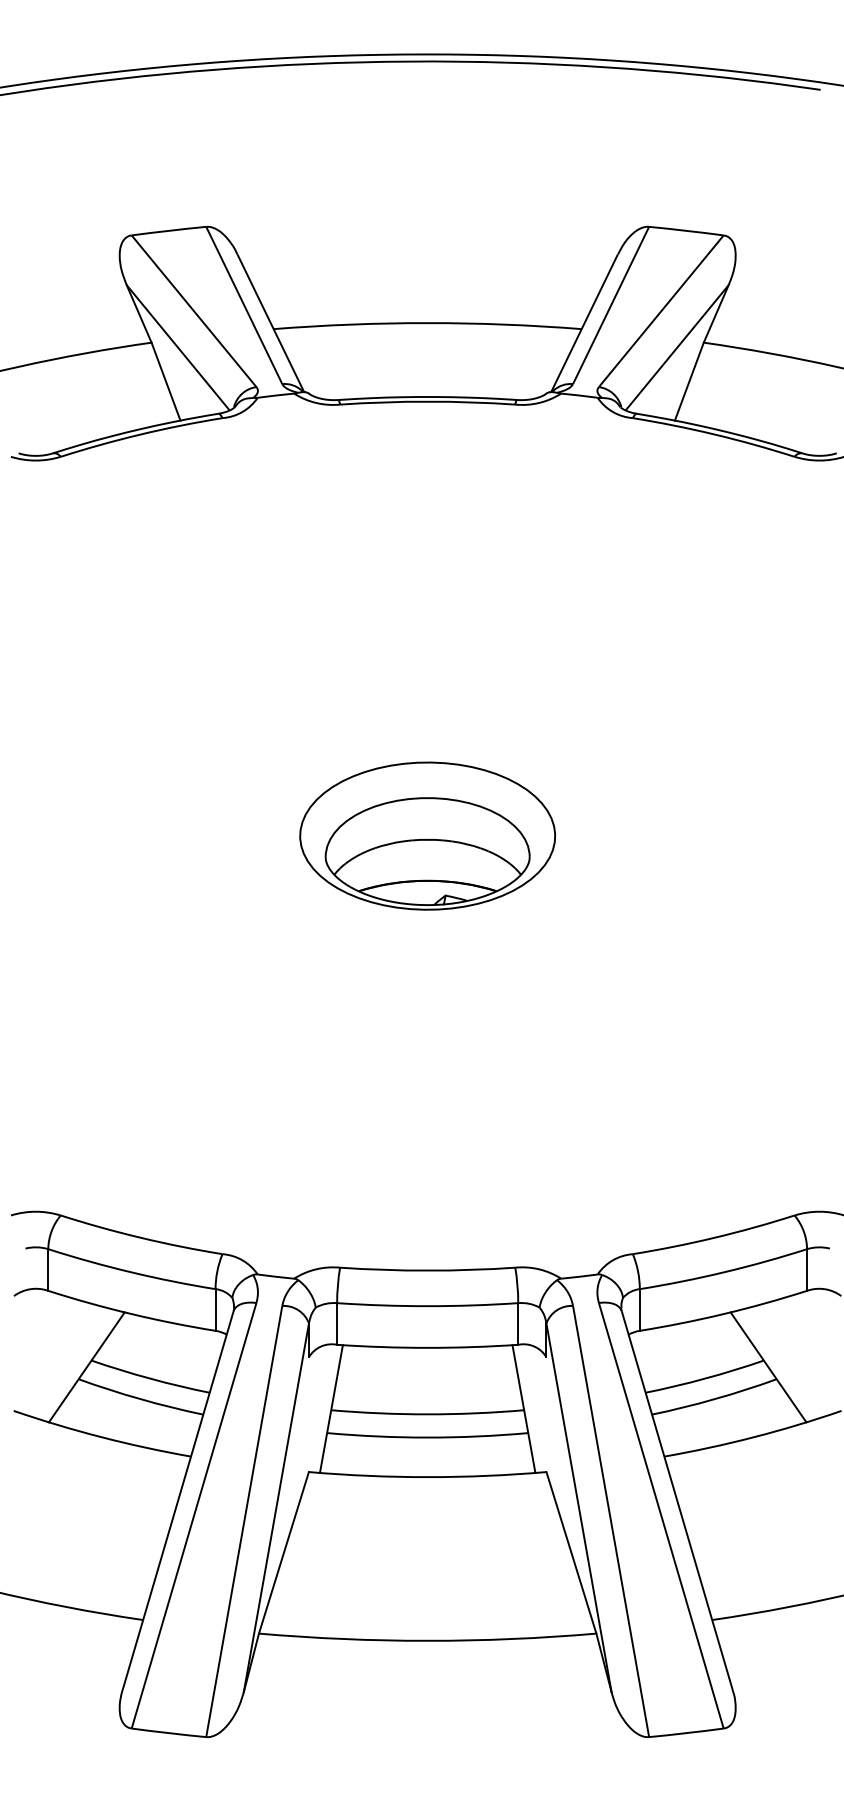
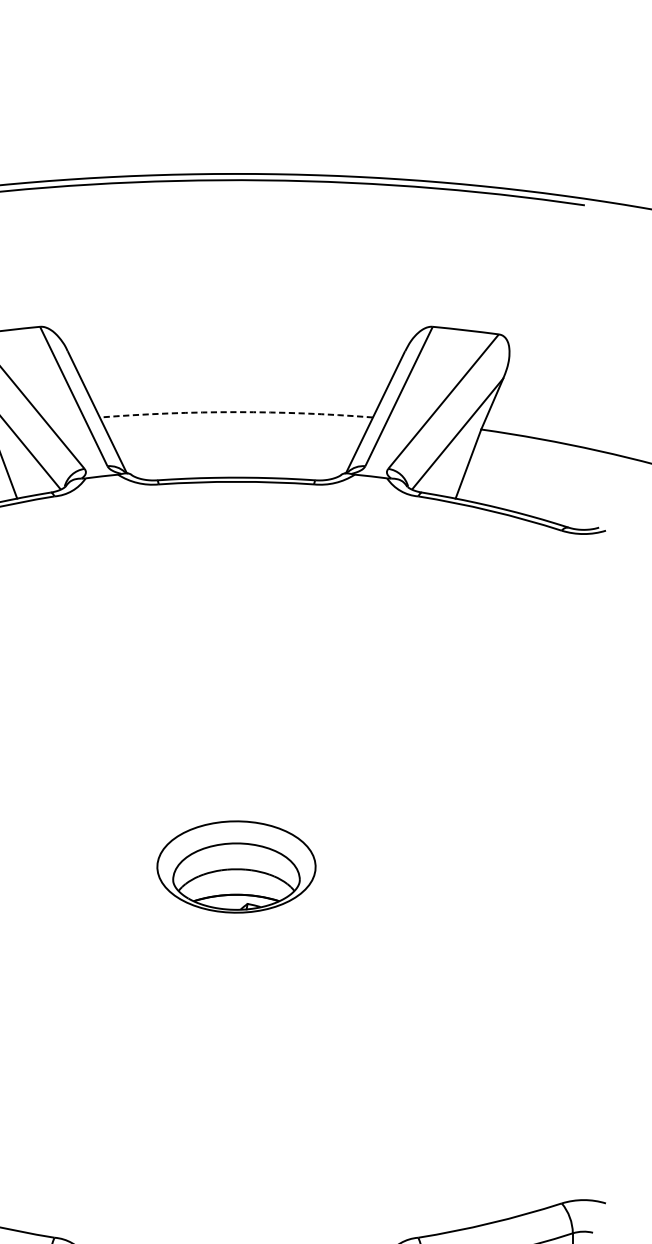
arc: (427, 323) -> (236, 412), solid -> dashed
part: (427, 835) -> (236, 866), size x0.7

